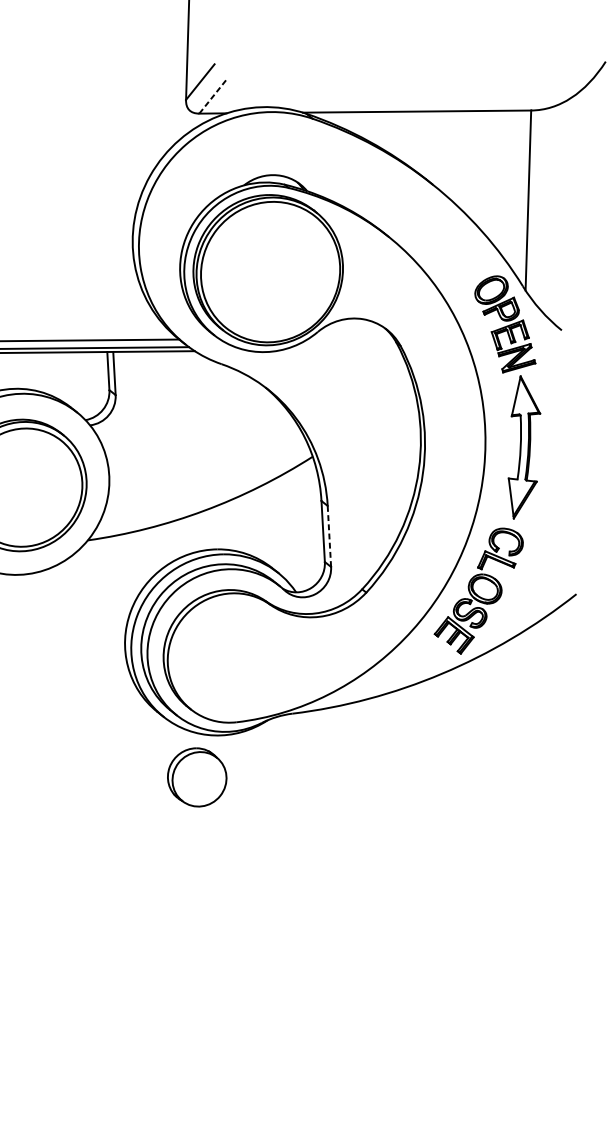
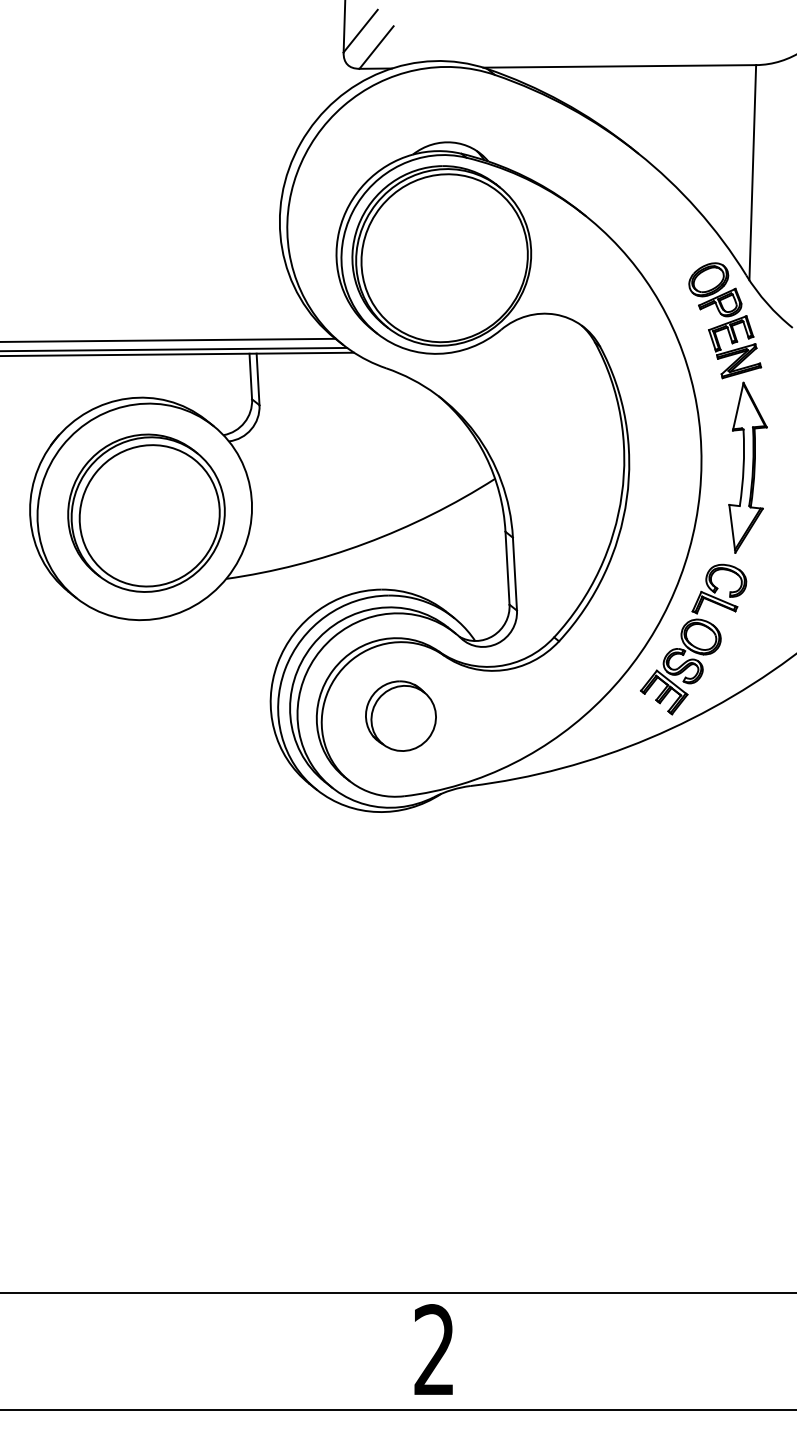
line: (213, 95) -> (376, 47), dashed -> solid
line: (329, 536) -> (514, 574), dashed -> solid
part: (196, 776) -> (400, 715), moved

